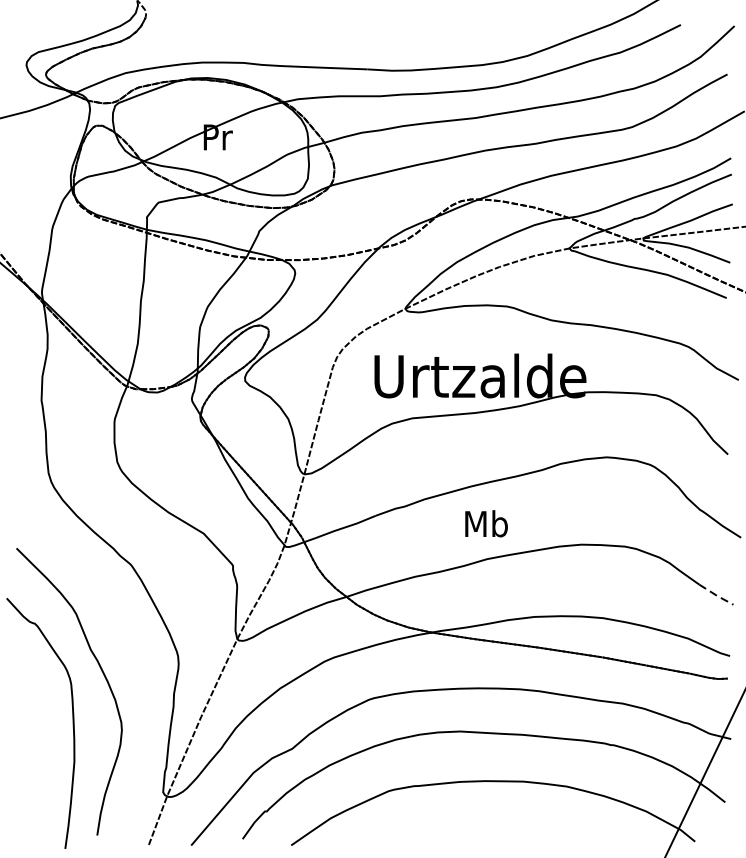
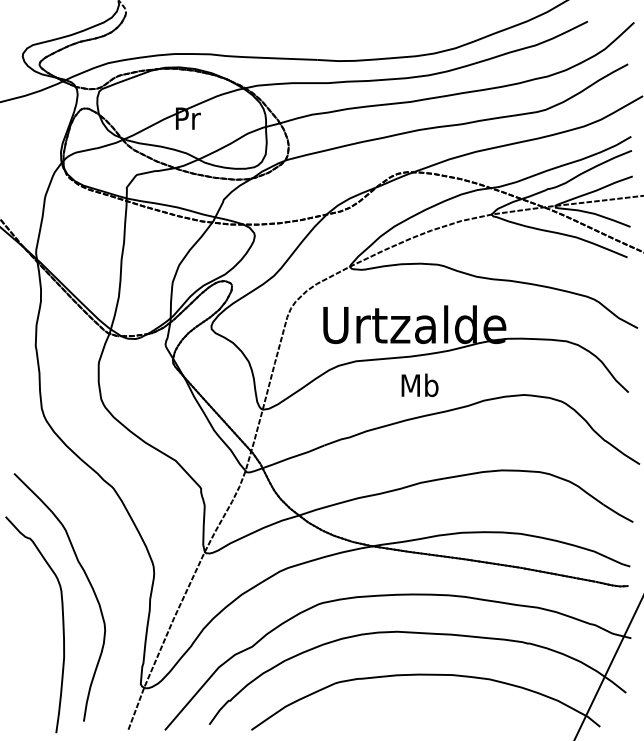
text: (485, 523) -> (419, 385), moved
line: (717, 595) -> (619, 514), dashed -> solid

